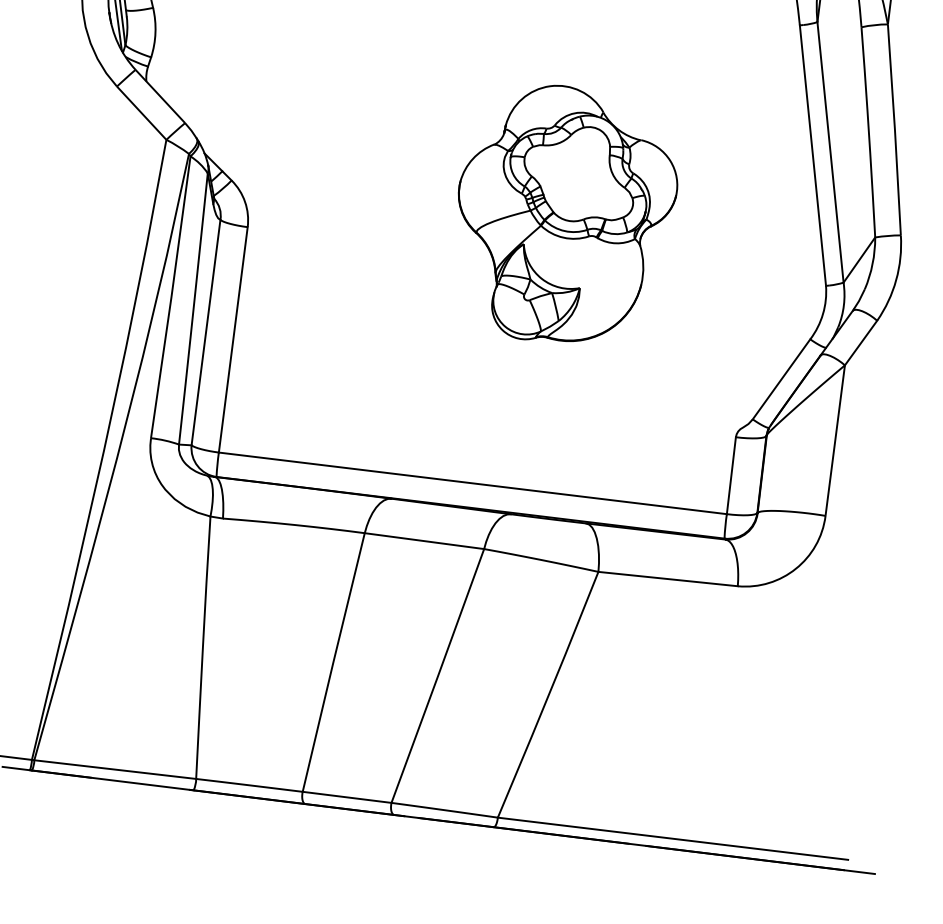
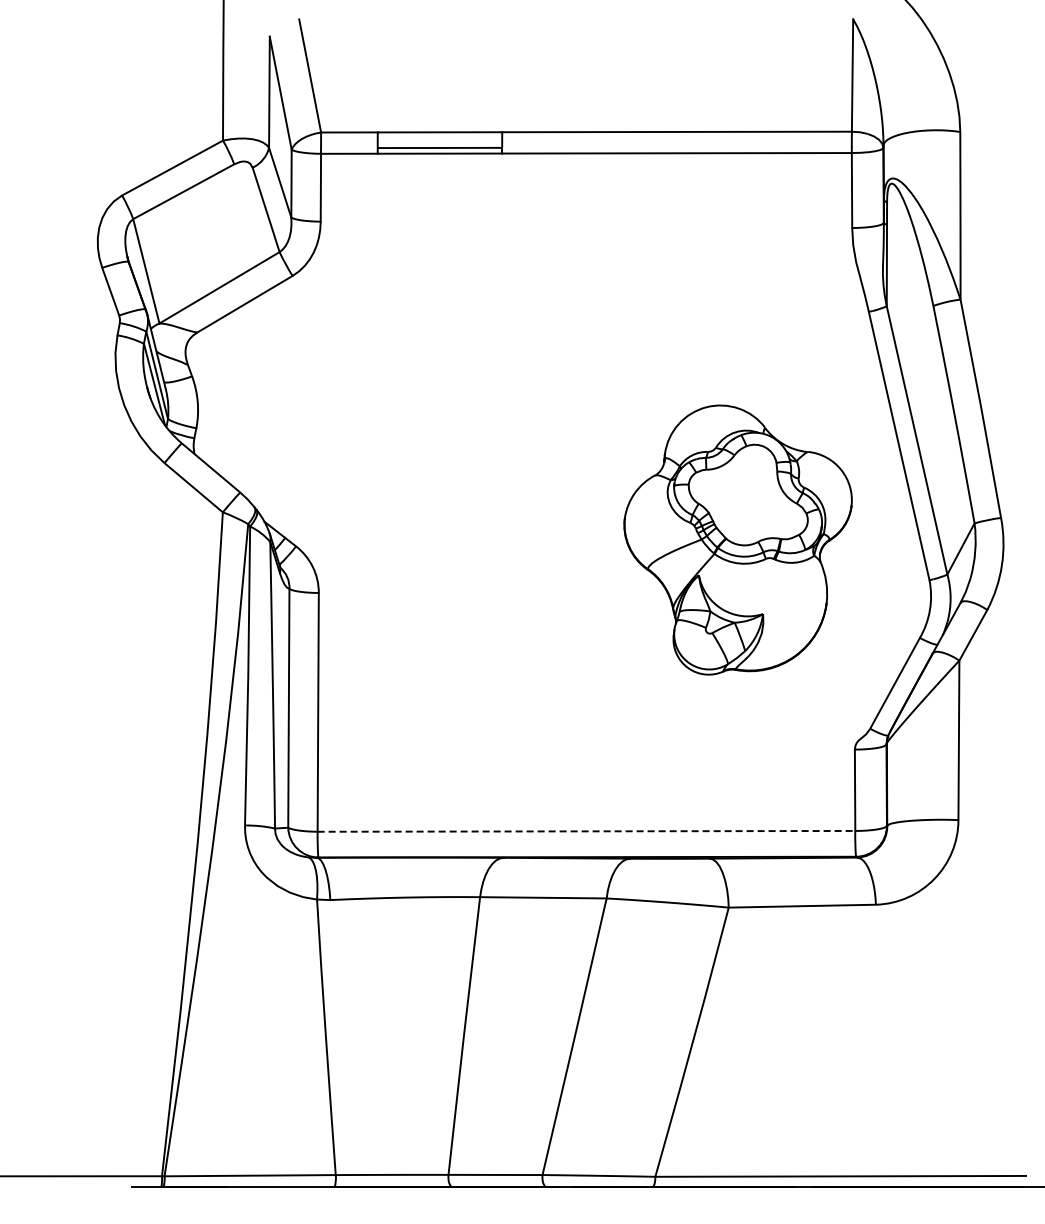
part: (564, 214) -> (737, 539), moved
line: (472, 483) -> (586, 831), solid -> dashed

